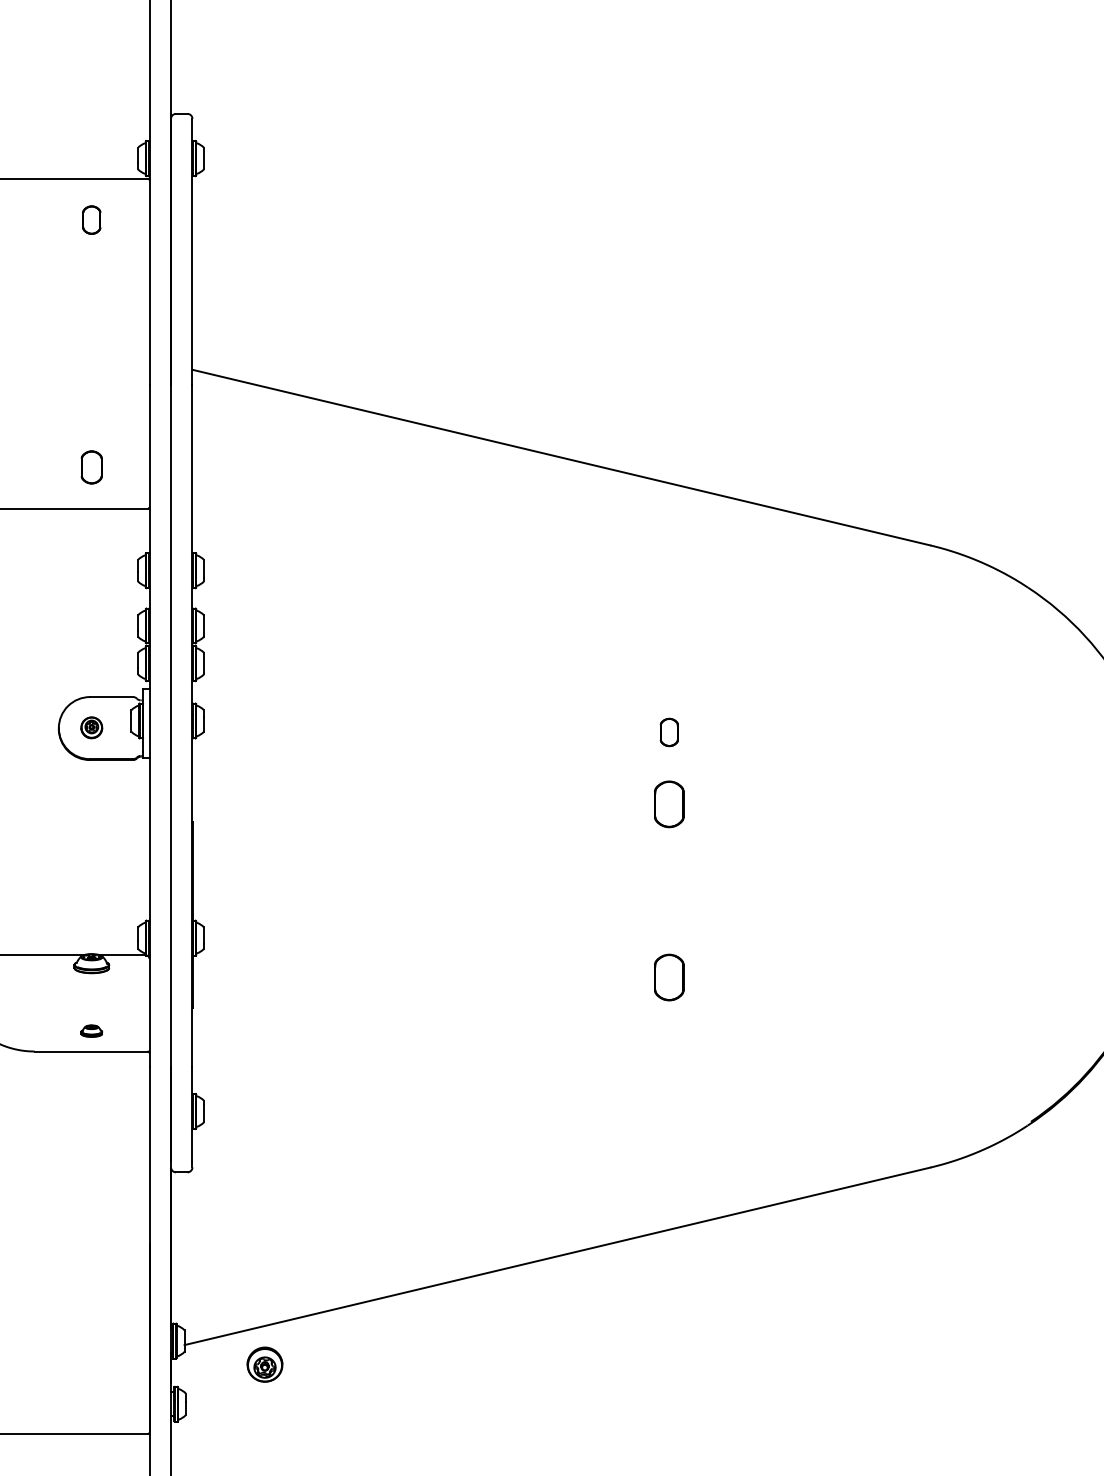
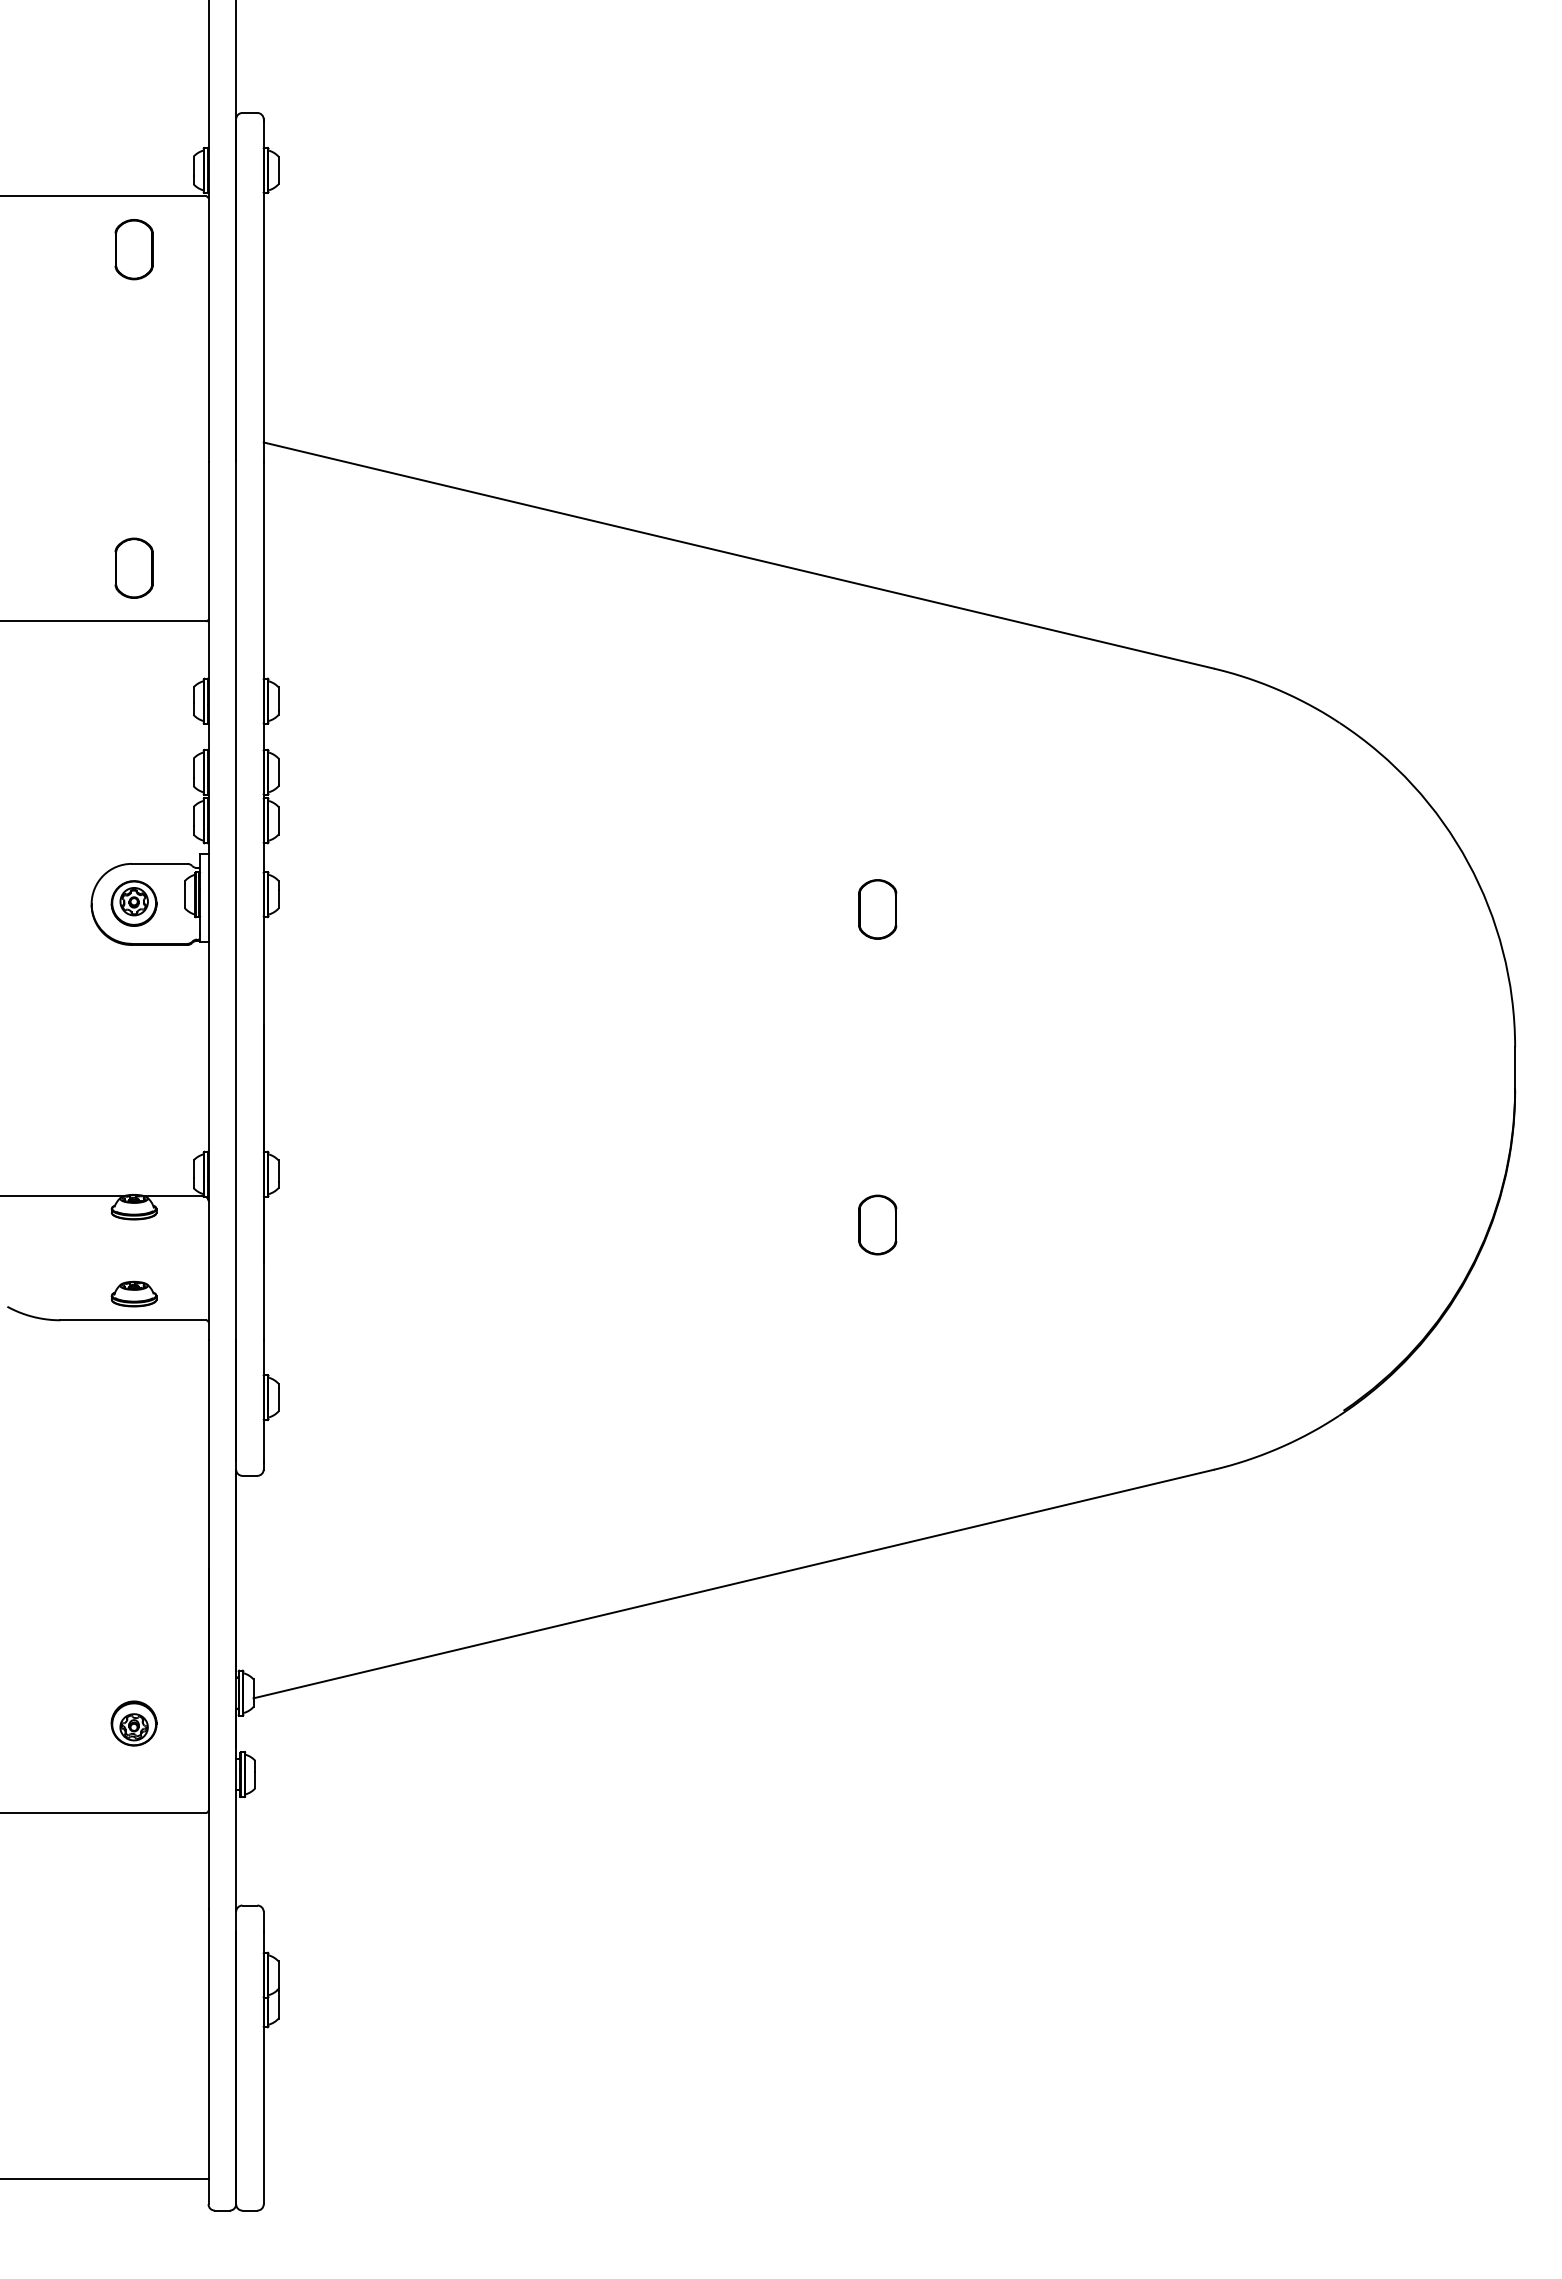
part: (91, 219) -> (133, 249), size x1.67
part: (91, 466) -> (133, 567), size x1.43
part: (91, 727) -> (133, 903), size x1.67
part: (669, 732) -> (877, 909), size x1.67
part: (669, 803) -> (877, 1001), removed
part: (91, 1030) -> (133, 1293), size x1.67
part: (264, 1364) -> (133, 1723), moved

